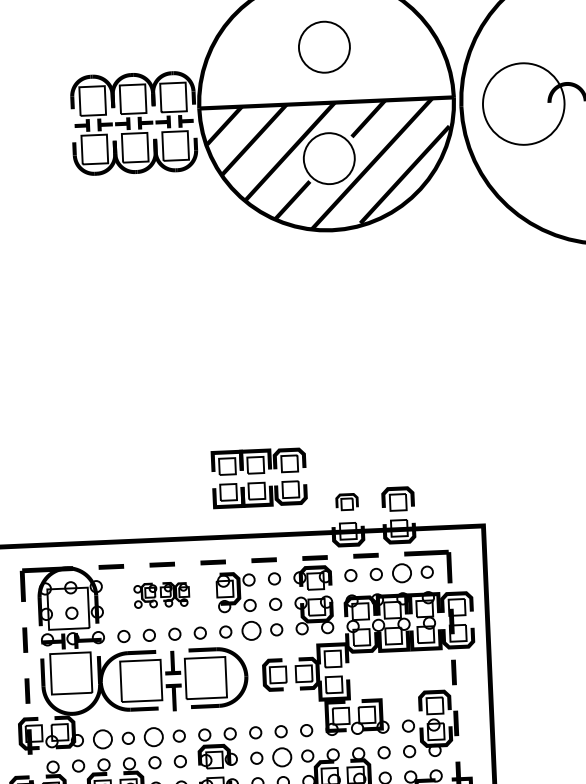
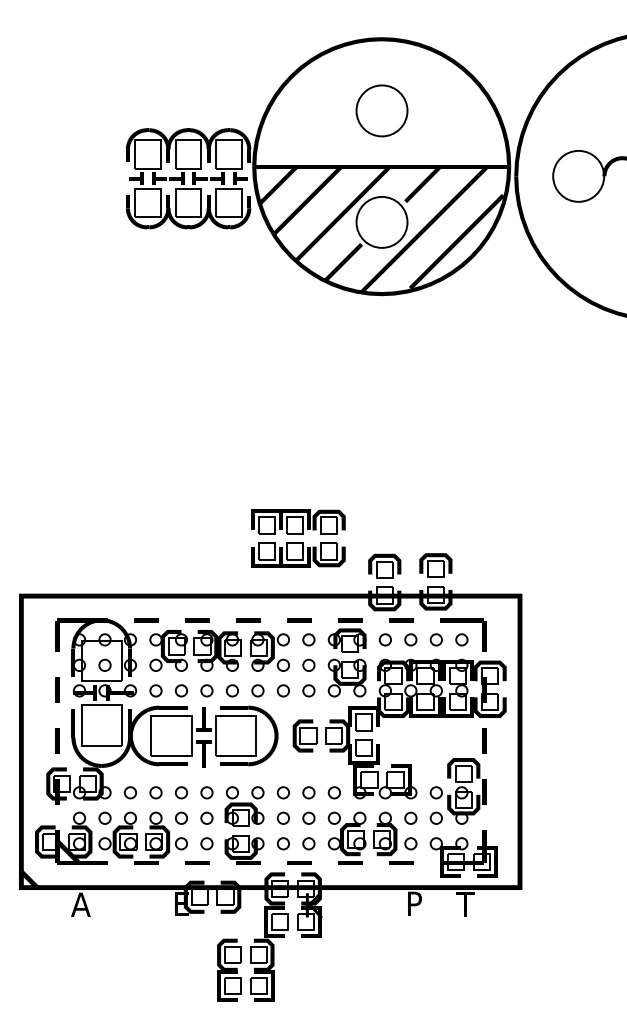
circle: (523, 103) -> (578, 175), size x0.62
part: (346, 501) -> (384, 565), size x1.43
circle: (400, 572) -> (435, 639), size x0.62
part: (161, 594) -> (195, 650), size x1.67
circle: (250, 630) -> (282, 690), size x0.62
circle: (153, 736) -> (181, 792), size x0.62
circle: (102, 739) -> (130, 792), size x0.62
circle: (281, 756) -> (308, 817), size x0.62

